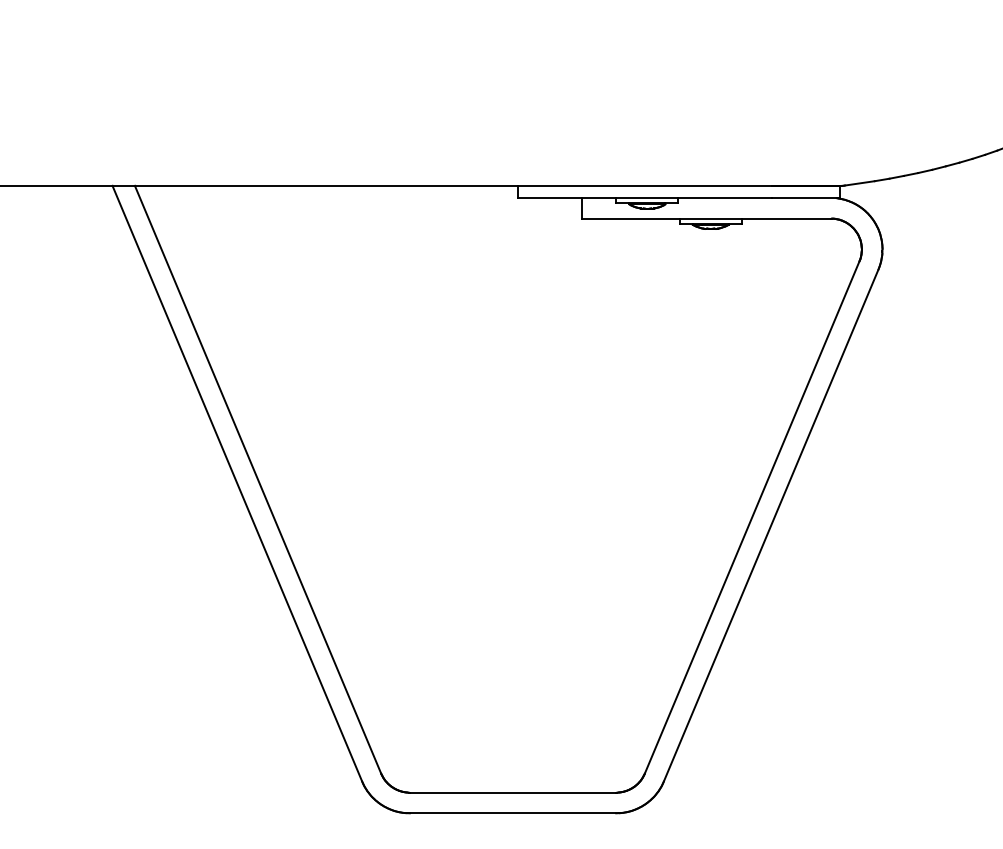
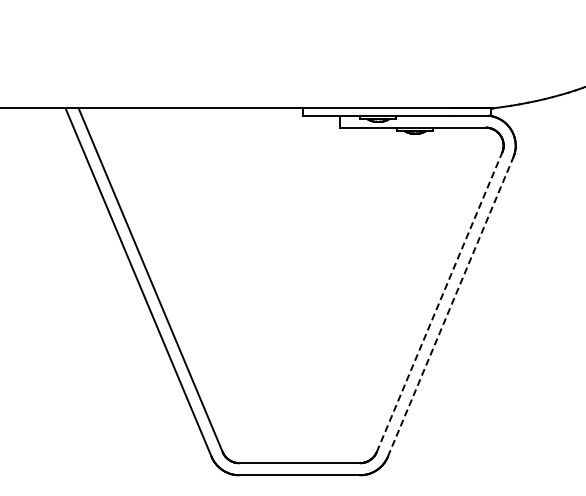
line: (752, 516) -> (439, 301), solid -> dashed
line: (770, 524) -> (450, 306), solid -> dashed

